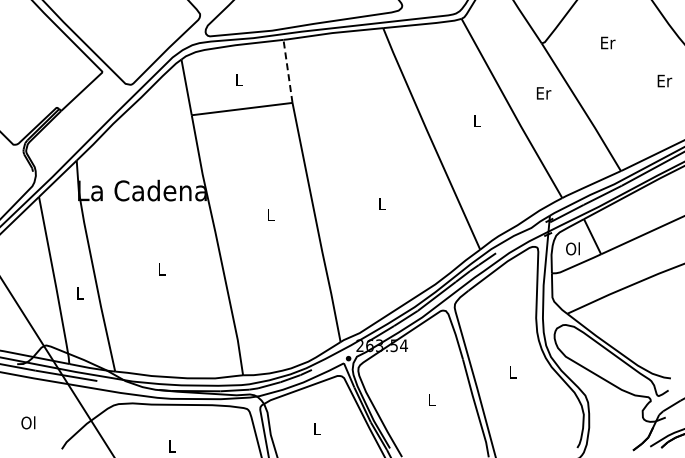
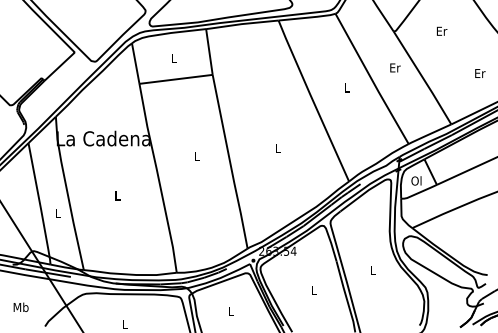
line: (288, 71) -> (209, 52), dashed -> solid
text: (664, 80) -> (480, 73), moved
text: (28, 422) -> (20, 307), Ol -> Mb

